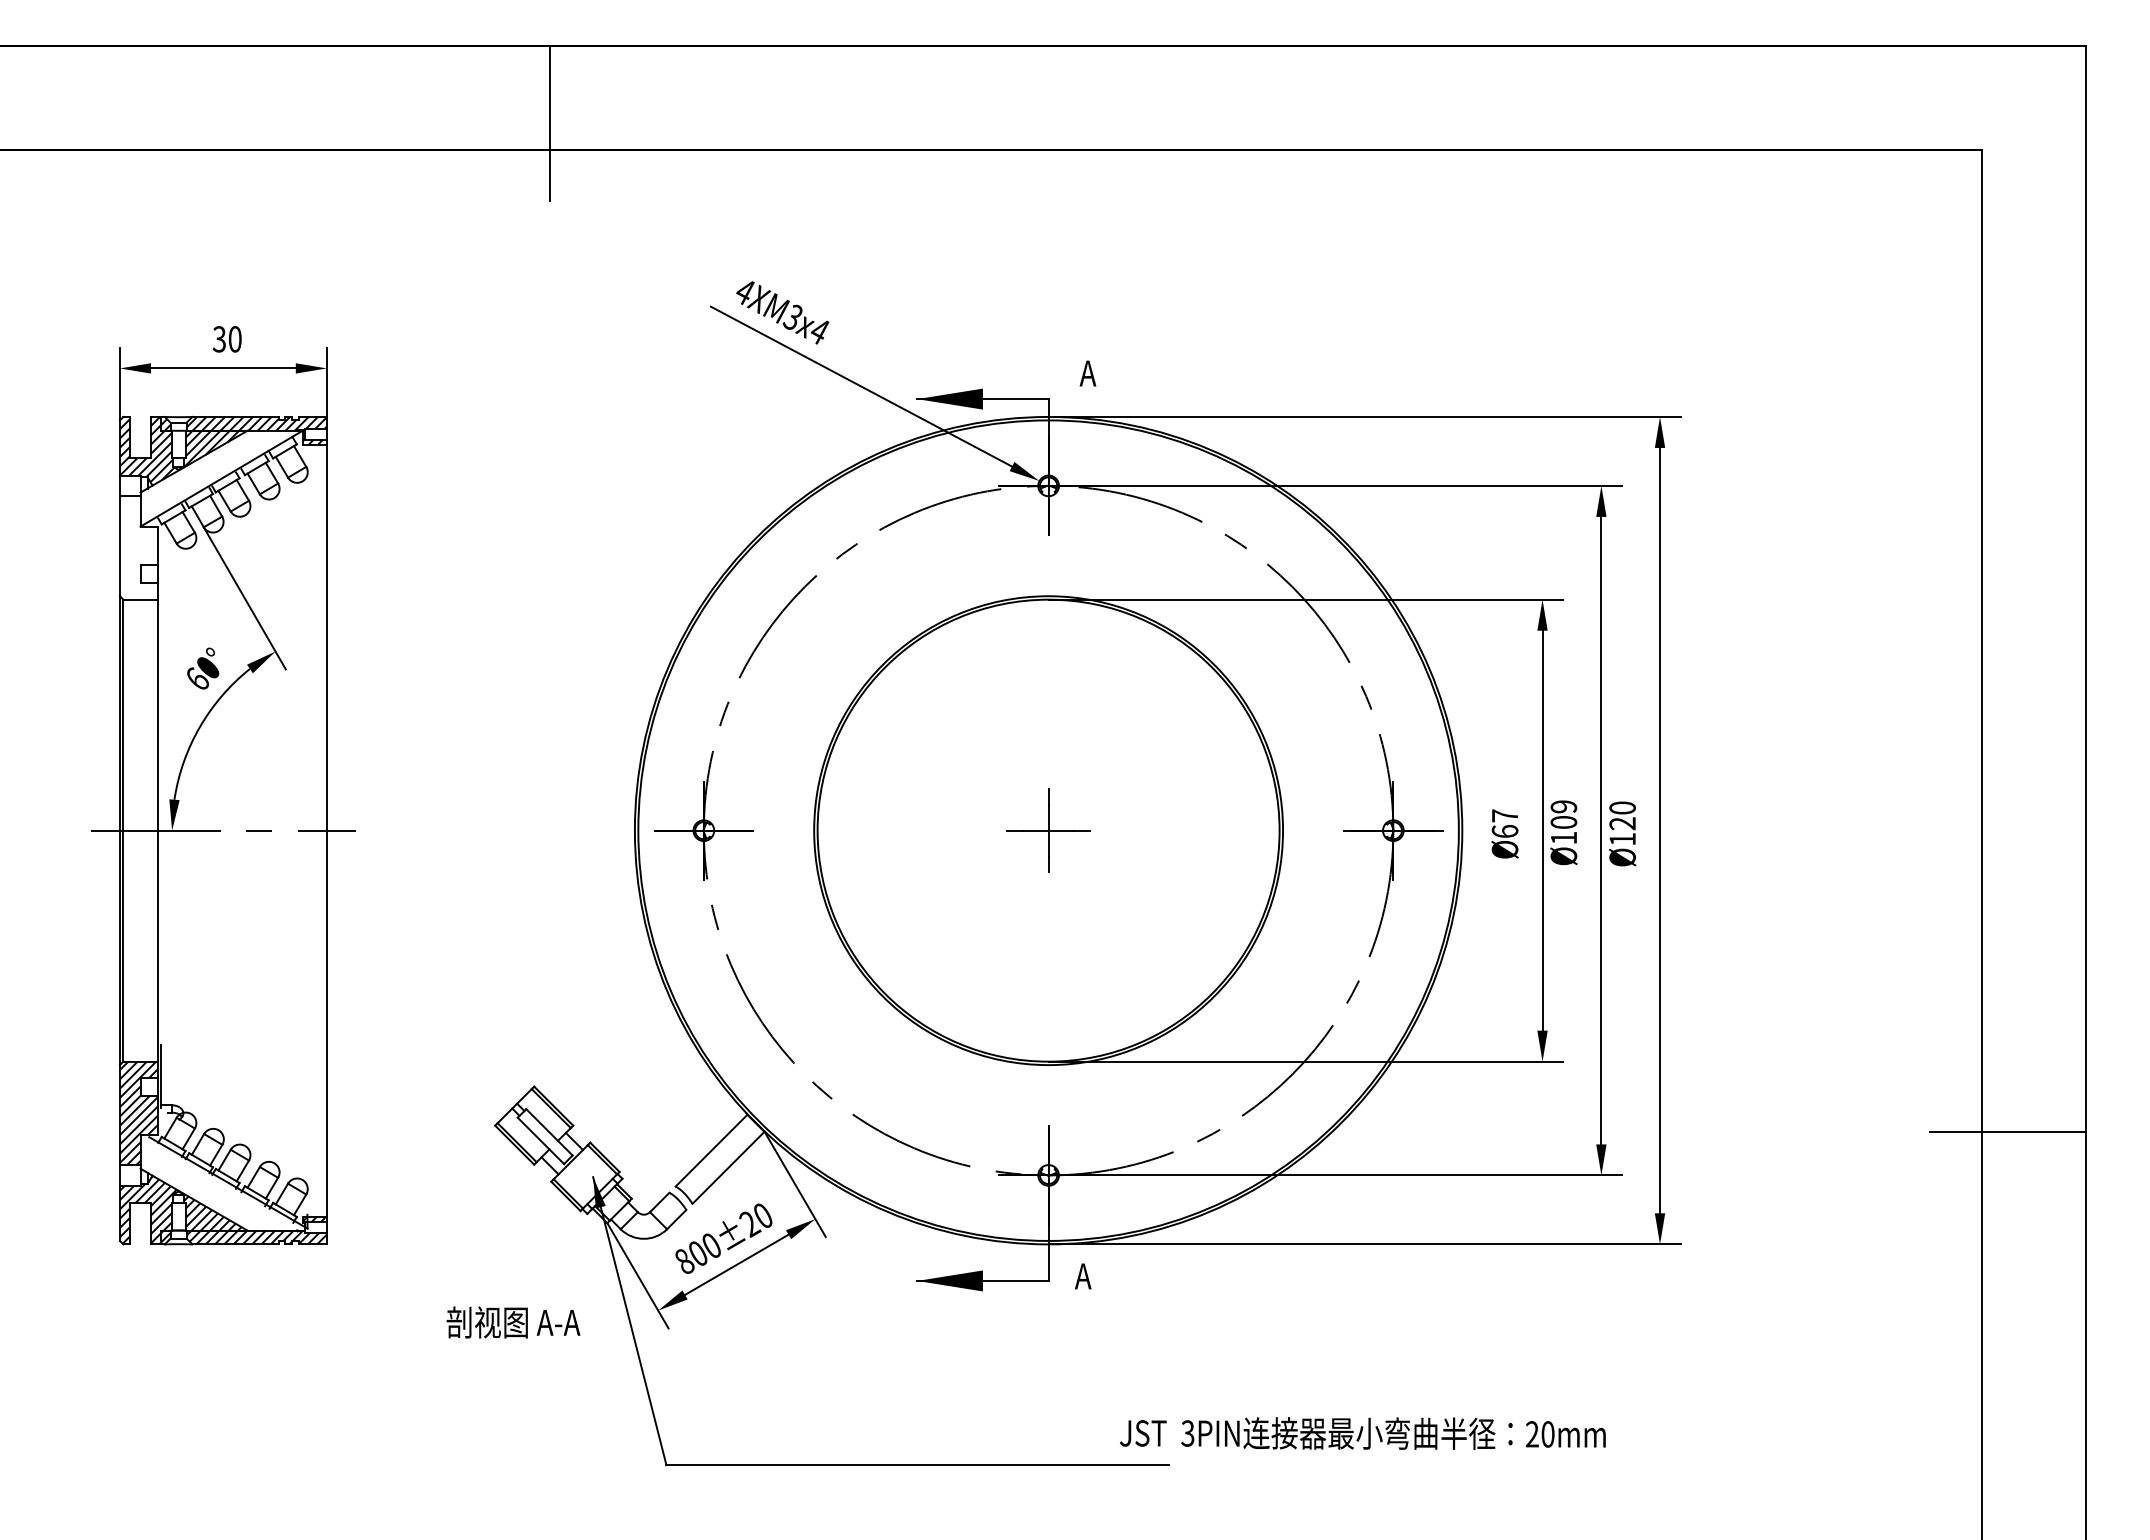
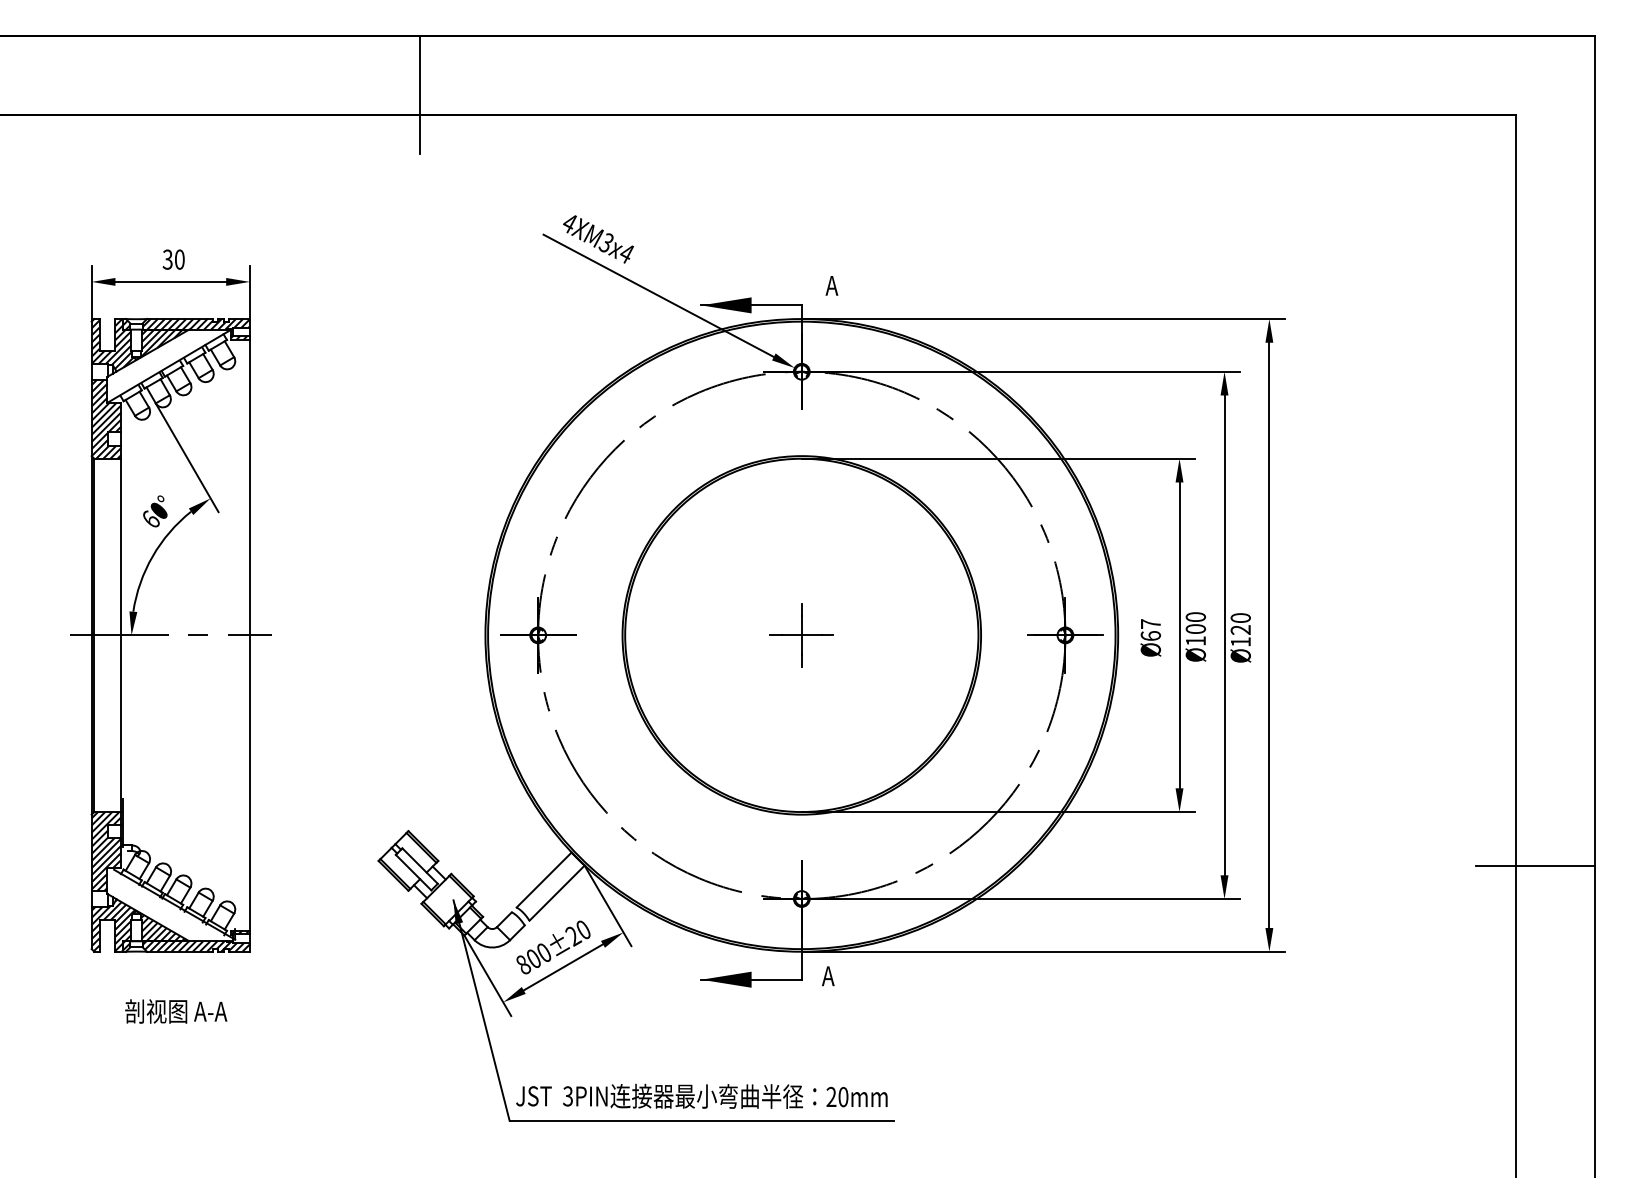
hatch: (138, 547) -> (105, 418), added
text: (1563, 806) -> (1195, 616), Ø109 -> Ø100
text: (513, 1322) -> (176, 1011), moved
text: (1362, 1433) -> (701, 1096), moved

